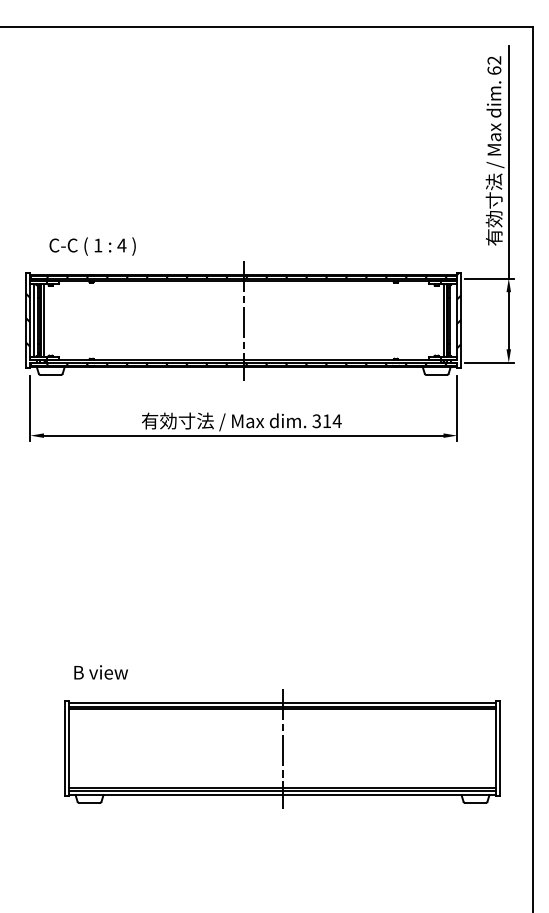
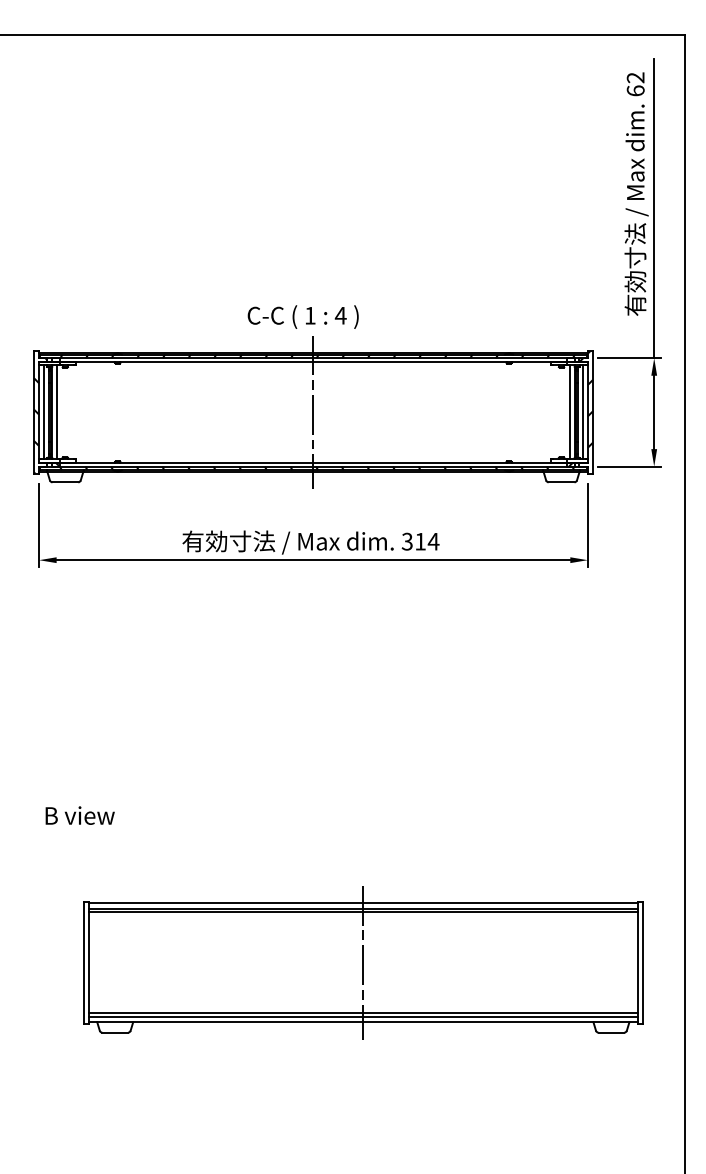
text: (92, 246) -> (302, 316), moved
line: (453, 320) -> (582, 412), added
text: (100, 672) -> (79, 815), moved

